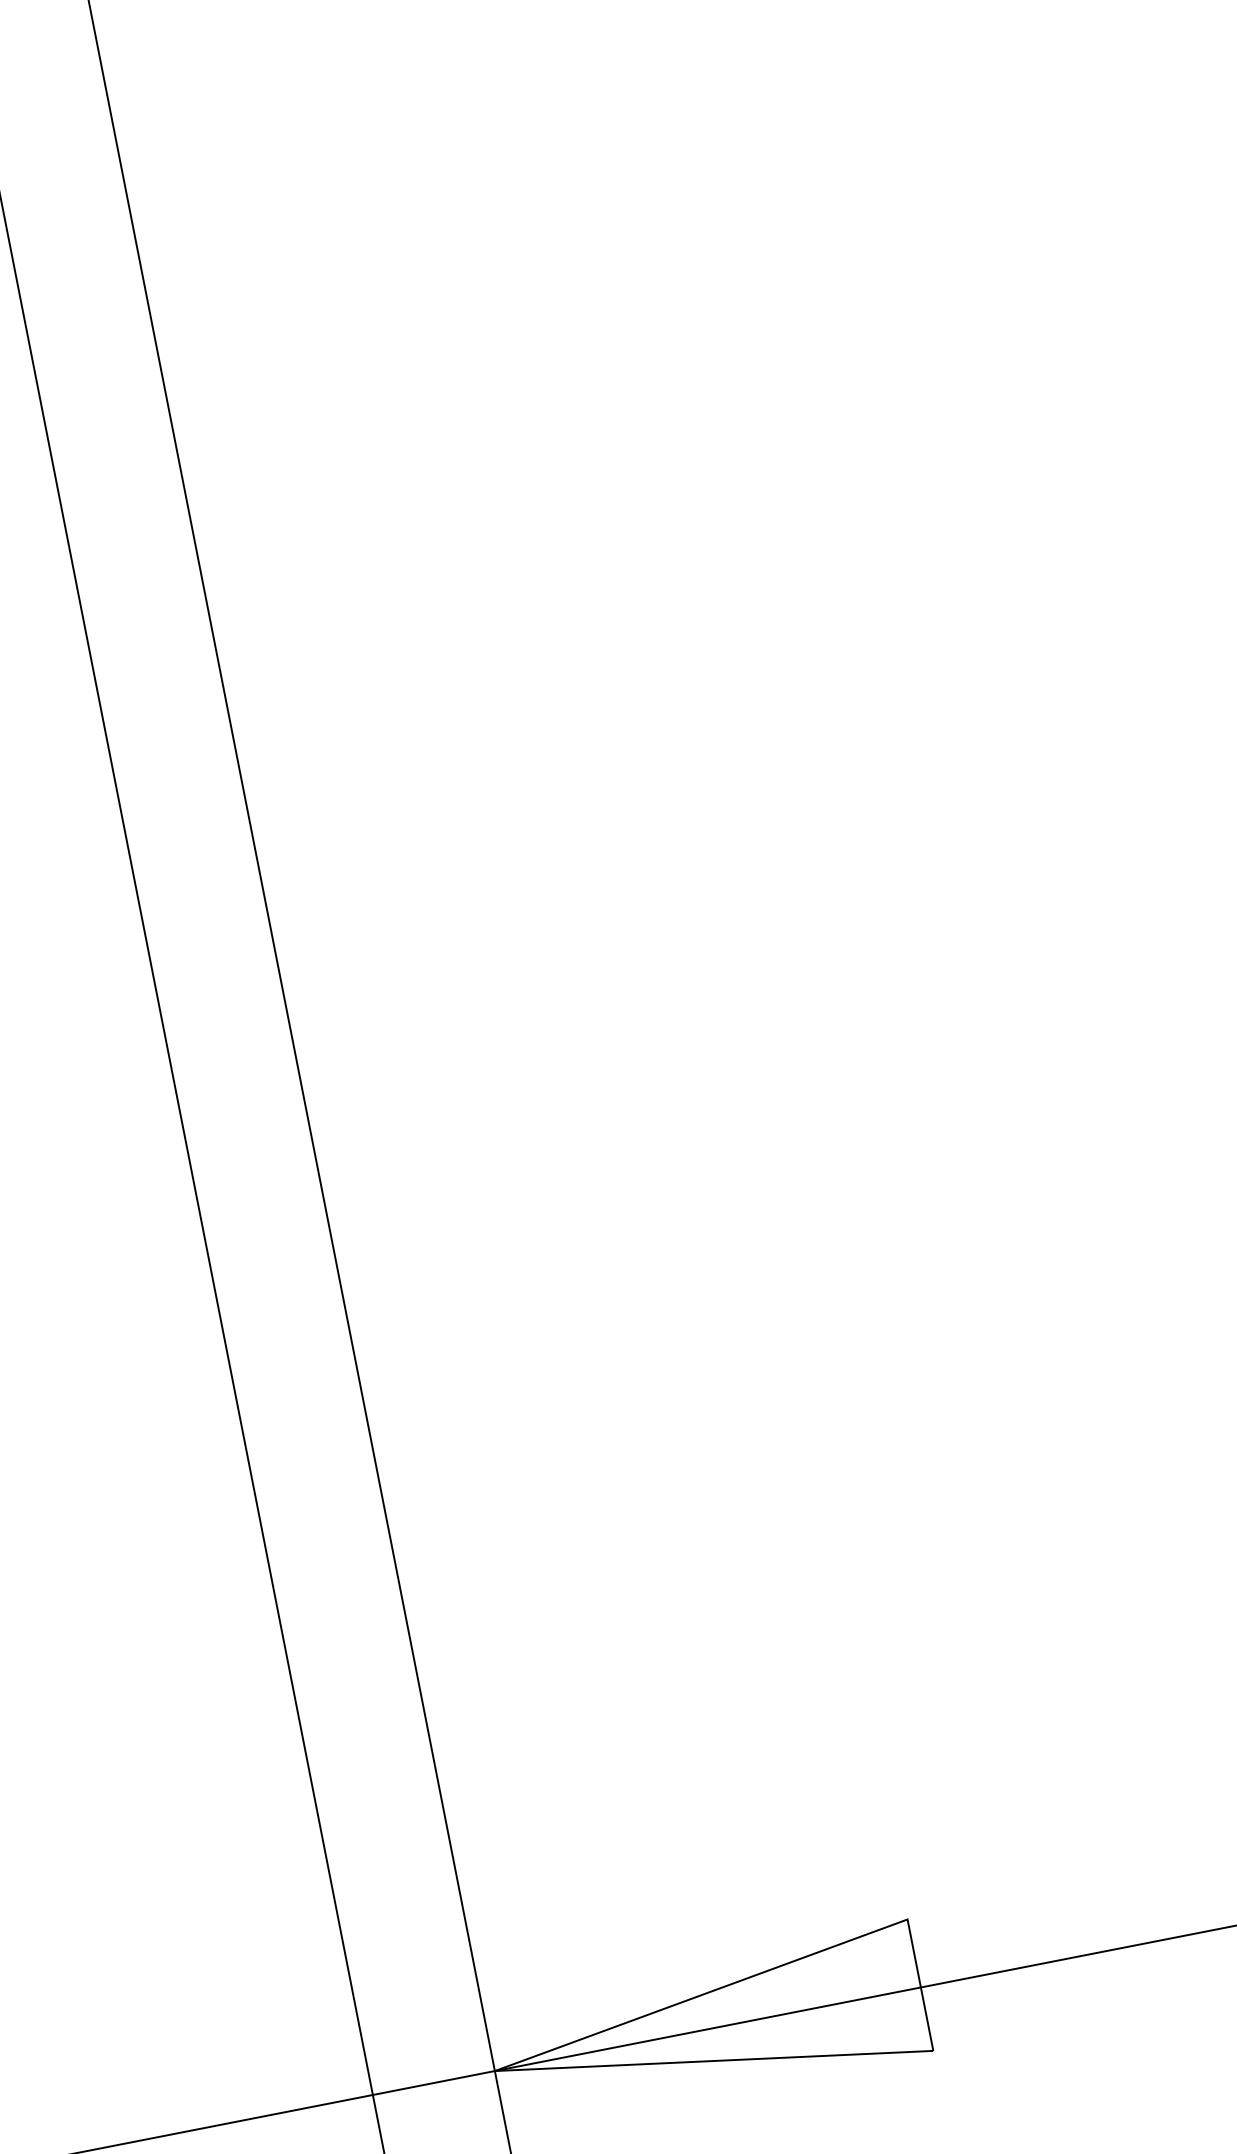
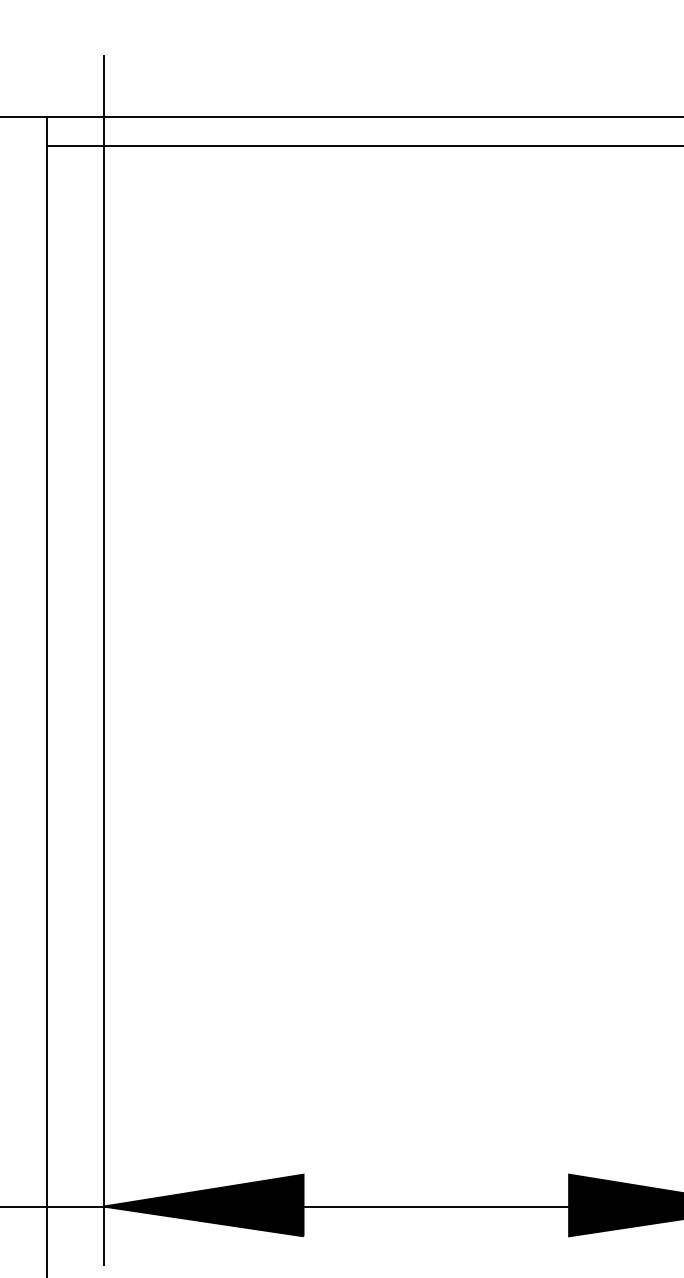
fill: (707, 2027) -> (203, 1205), added

